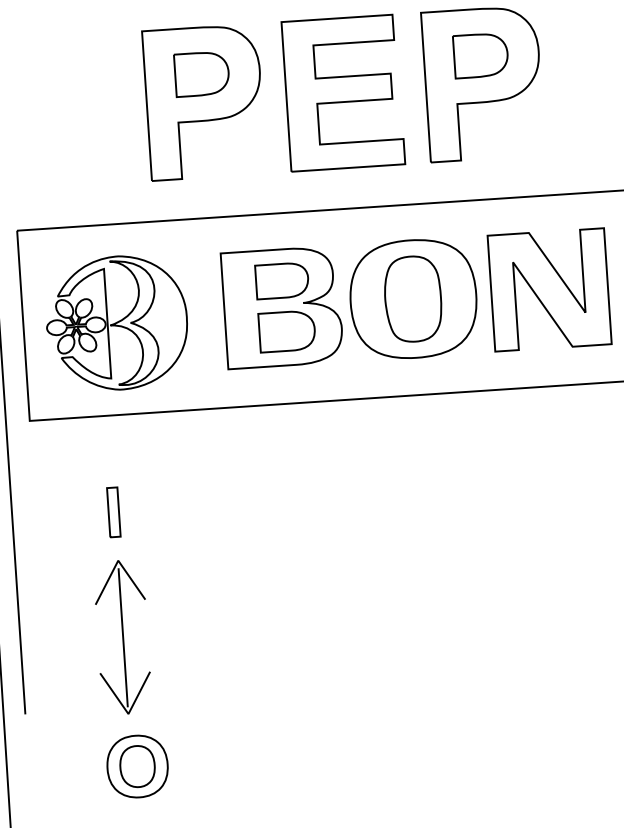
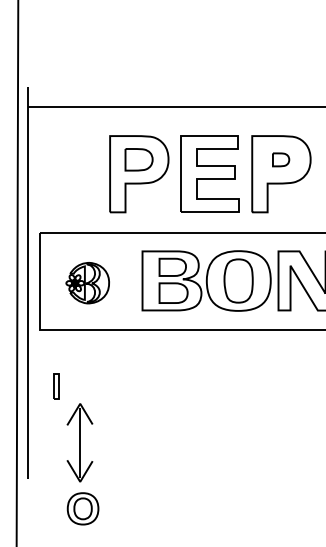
part: (479, 55) -> (280, 159), size x0.6
part: (116, 321) -> (87, 282), size x0.6
part: (113, 513) -> (56, 386), moved

